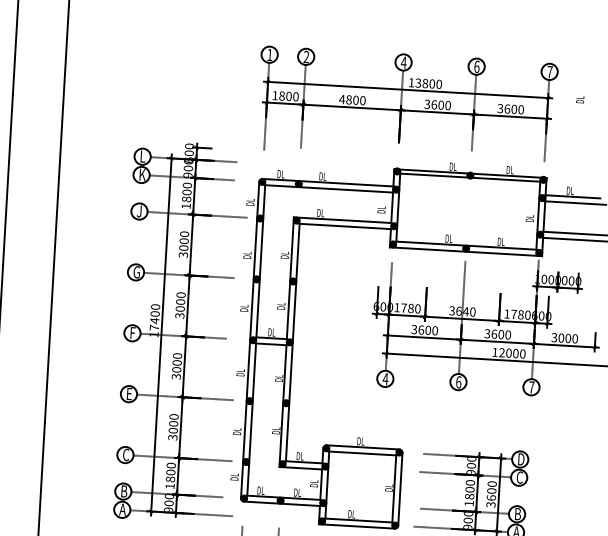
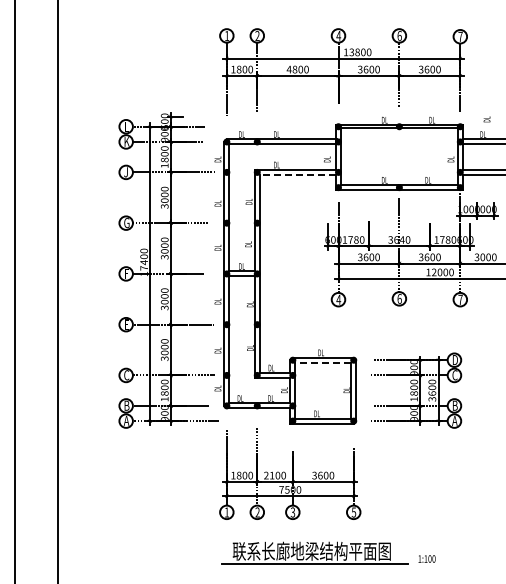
text: (579, 99) -> (486, 119), moved
line: (344, 225) -> (297, 174), solid -> dashed
line: (363, 453) -> (323, 362), solid -> dashed

